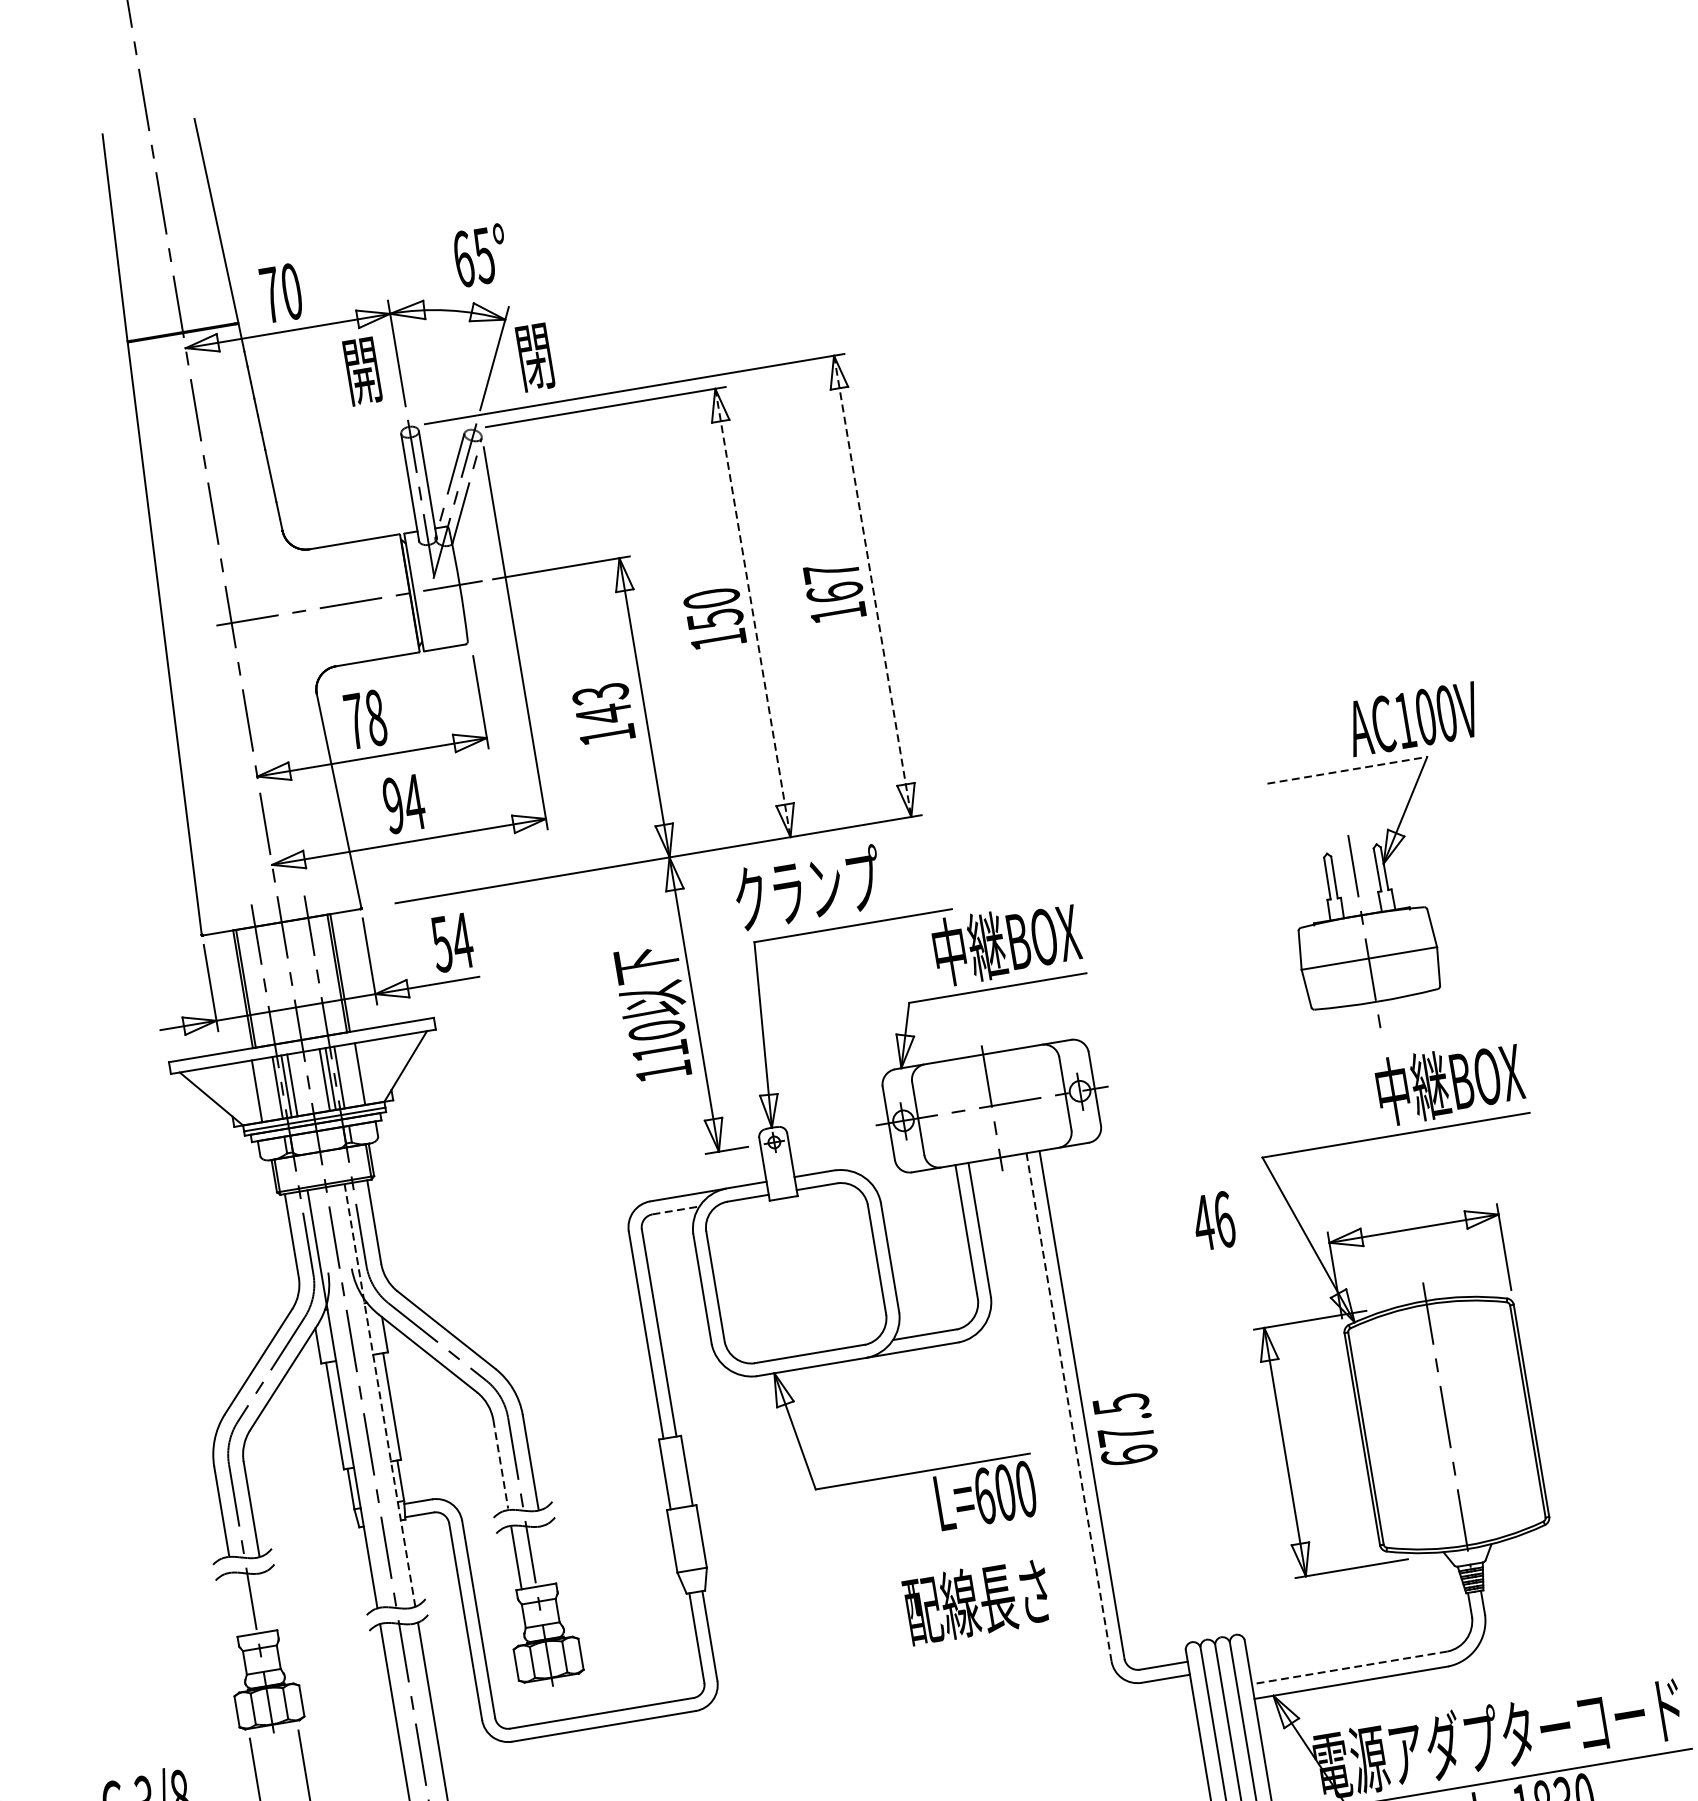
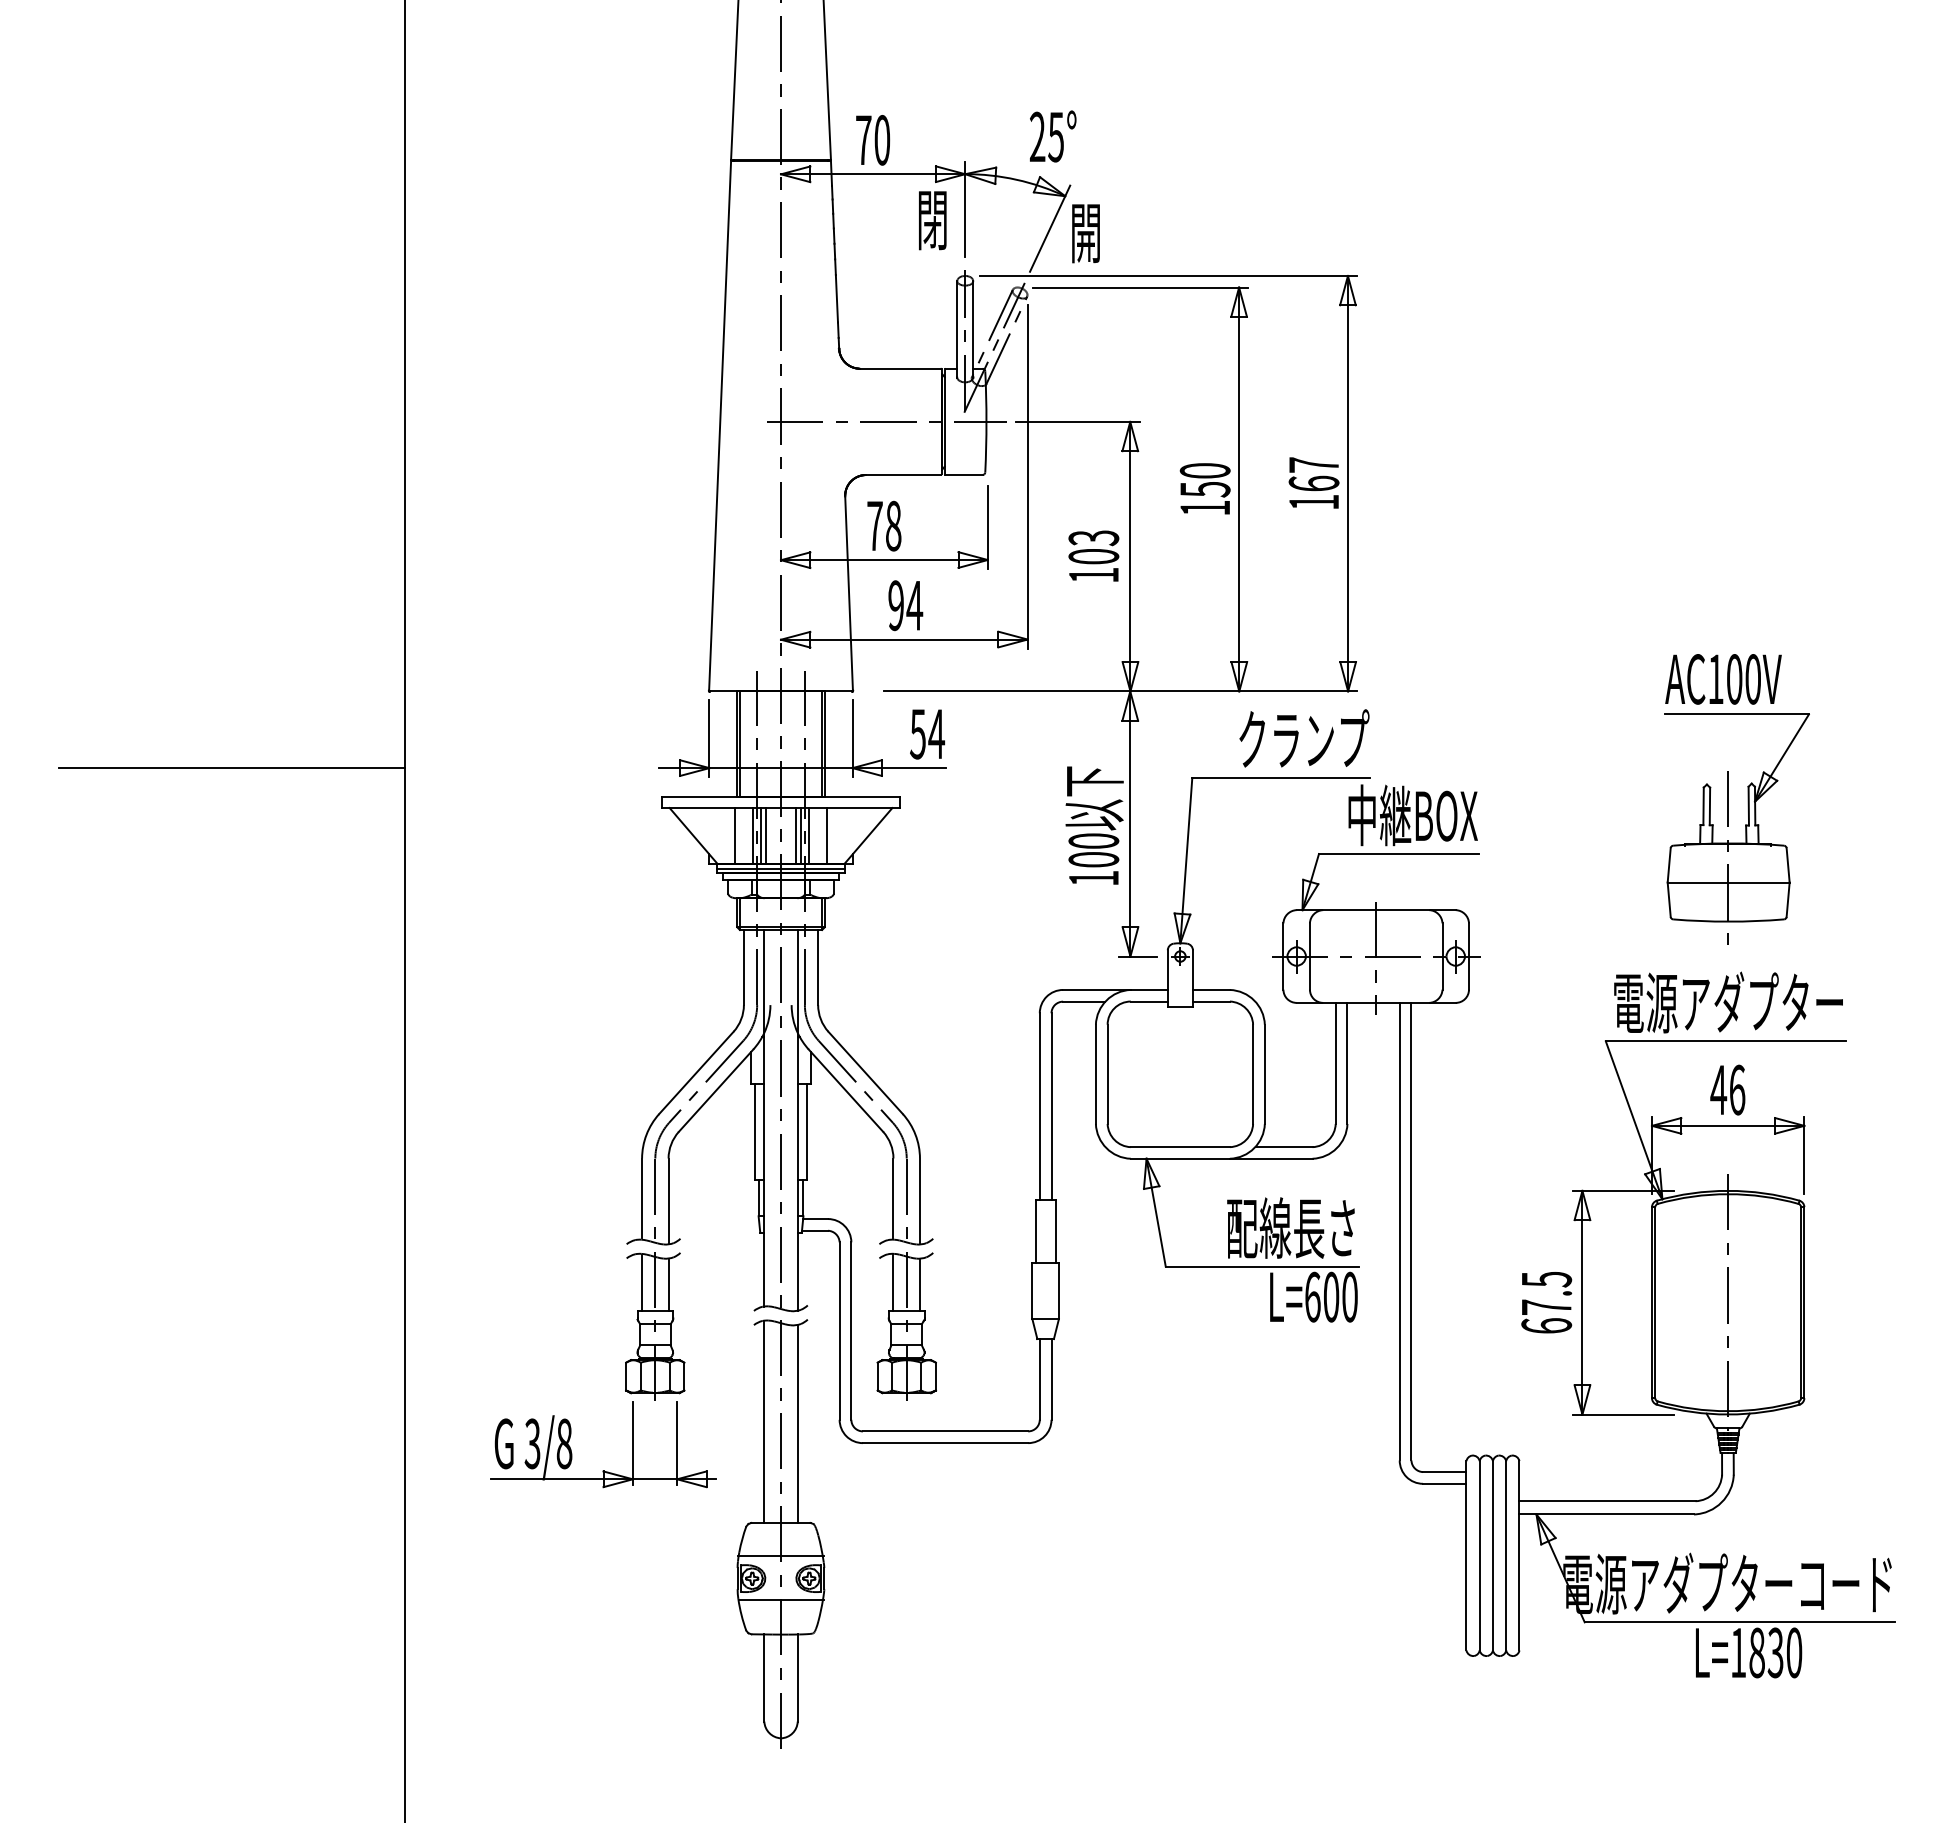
text: (463, 258) -> (1037, 136), 65° -> 25°
text: (535, 362) -> (1085, 238), 閉 -> 開
text: (364, 376) -> (933, 225), 開 -> 閉
line: (873, 586) -> (1348, 483), dashed -> solid
line: (753, 612) -> (1239, 489), dashed -> solid
text: (603, 714) -> (1093, 556), 143 -> 103
text: (1413, 719) -> (1723, 679), moved
line: (1346, 770) -> (1736, 714), dashed -> solid
text: (808, 887) -> (1304, 738), moved
text: (659, 1050) -> (1093, 859), 110 -> 100
text: (1392, 1091) -> (1729, 1002), 中継BOX -> 電源アダプター
line: (675, 1210) -> (1083, 1001), dashed -> solid
text: (1213, 1220) -> (1727, 1089), moved
line: (379, 1394) -> (797, 1119), dashed -> solid
line: (1068, 1407) -> (1399, 1231), dashed -> solid
text: (1125, 1429) -> (1546, 1302), moved
line: (500, 1464) -> (893, 1198), dashed -> solid
line: (545, 1556) -> (919, 1285), added
text: (976, 1600) -> (1290, 1227), moved
line: (267, 1602) -> (668, 1285), added
line: (237, 1605) -> (642, 1283), added
line: (1349, 1668) -> (1607, 1501), dashed -> solid

